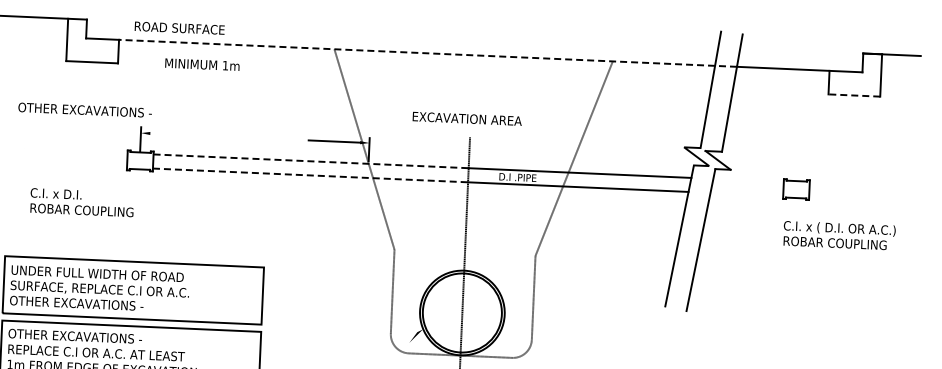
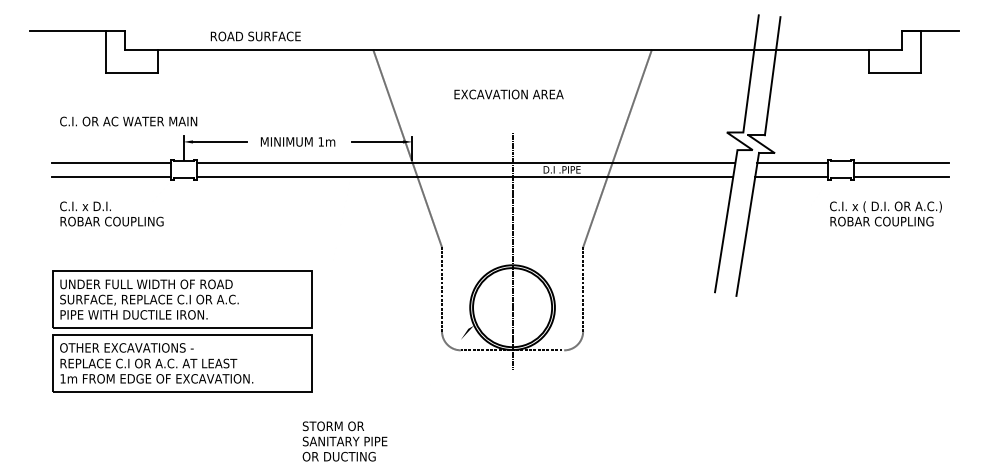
text: (179, 28) -> (255, 36), moved
line: (427, 53) -> (466, 49), dashed -> solid
text: (201, 64) -> (297, 141), moved
line: (854, 95) -> (894, 73), dashed -> solid
text: (89, 110) -> (131, 121), OTHER EXCAVATIONS - -> C.I. OR AC WATER MAIN
text: (466, 118) -> (508, 94), moved
line: (177, 134) -> (220, 141), added
line: (68, 150) -> (111, 162), added
line: (310, 161) -> (354, 162), dashed -> solid
line: (67, 164) -> (111, 176), added
line: (310, 175) -> (354, 176), dashed -> solid
line: (748, 180) -> (792, 162), added
line: (856, 184) -> (900, 162), added
line: (746, 194) -> (791, 176), added
line: (855, 198) -> (900, 176), added
text: (81, 202) -> (111, 213), moved
text: (83, 303) -> (133, 314), OTHER EXCAVATIONS - -> PIPE WITH DUCTILE IRON.

